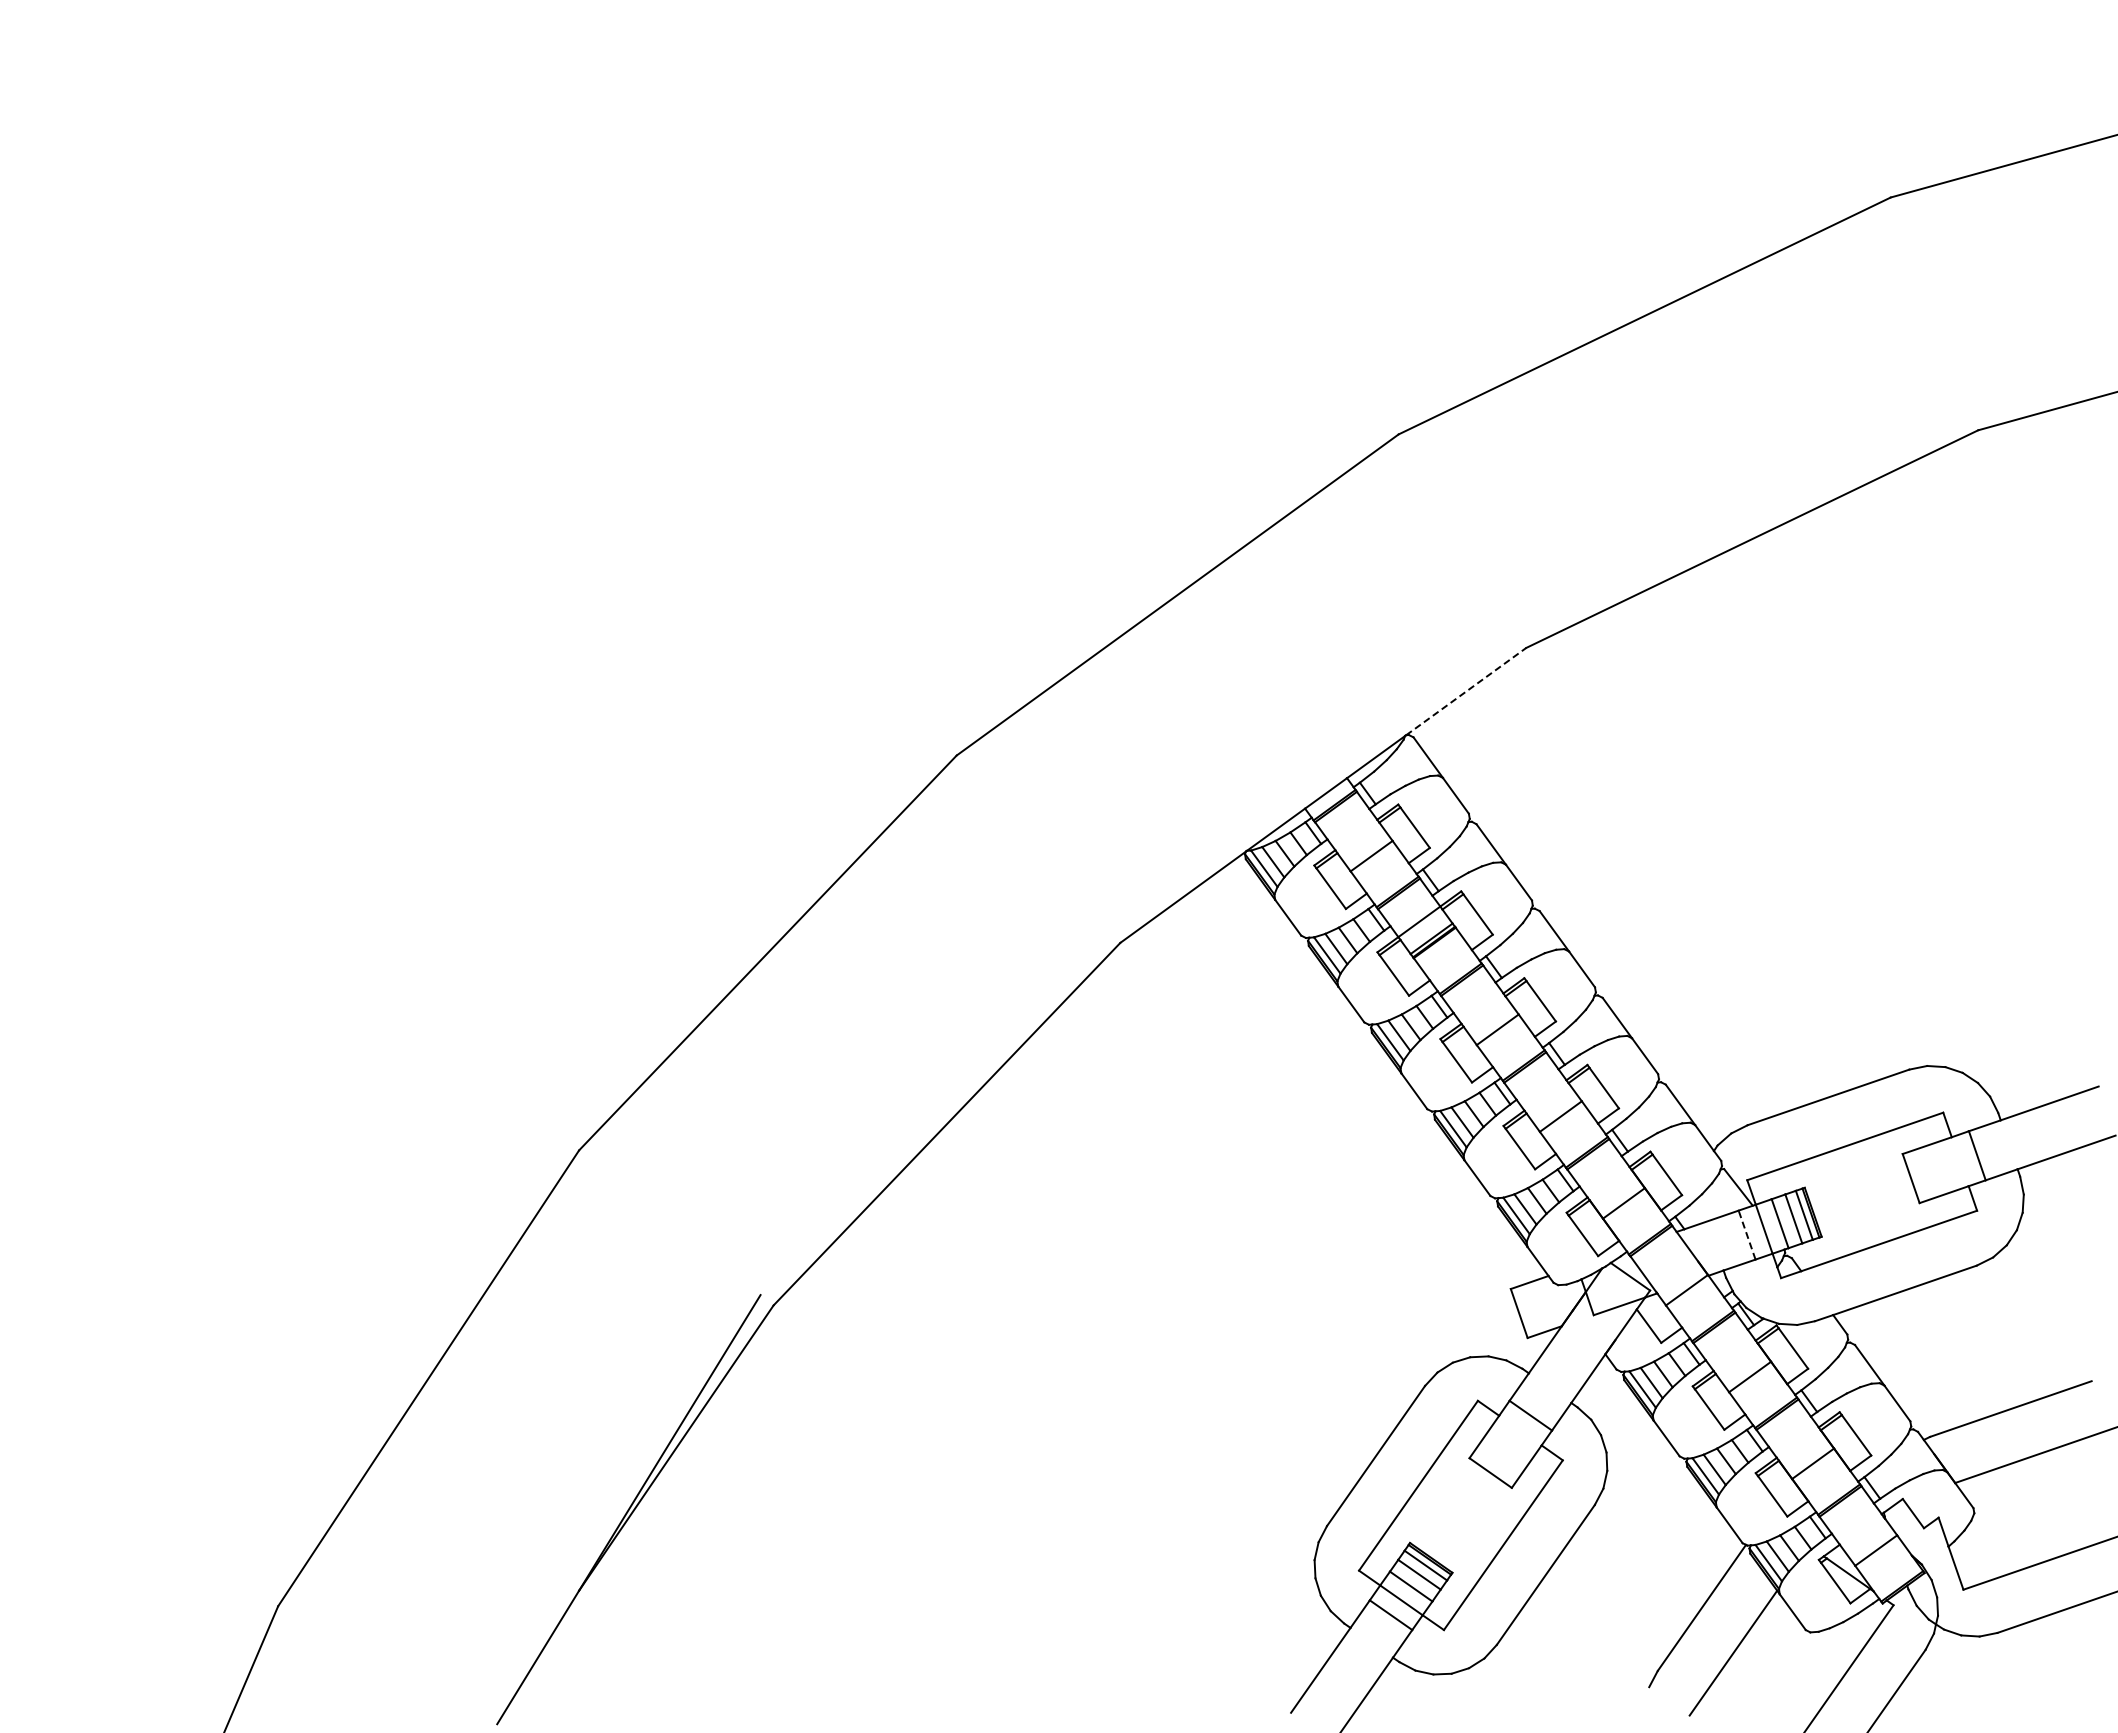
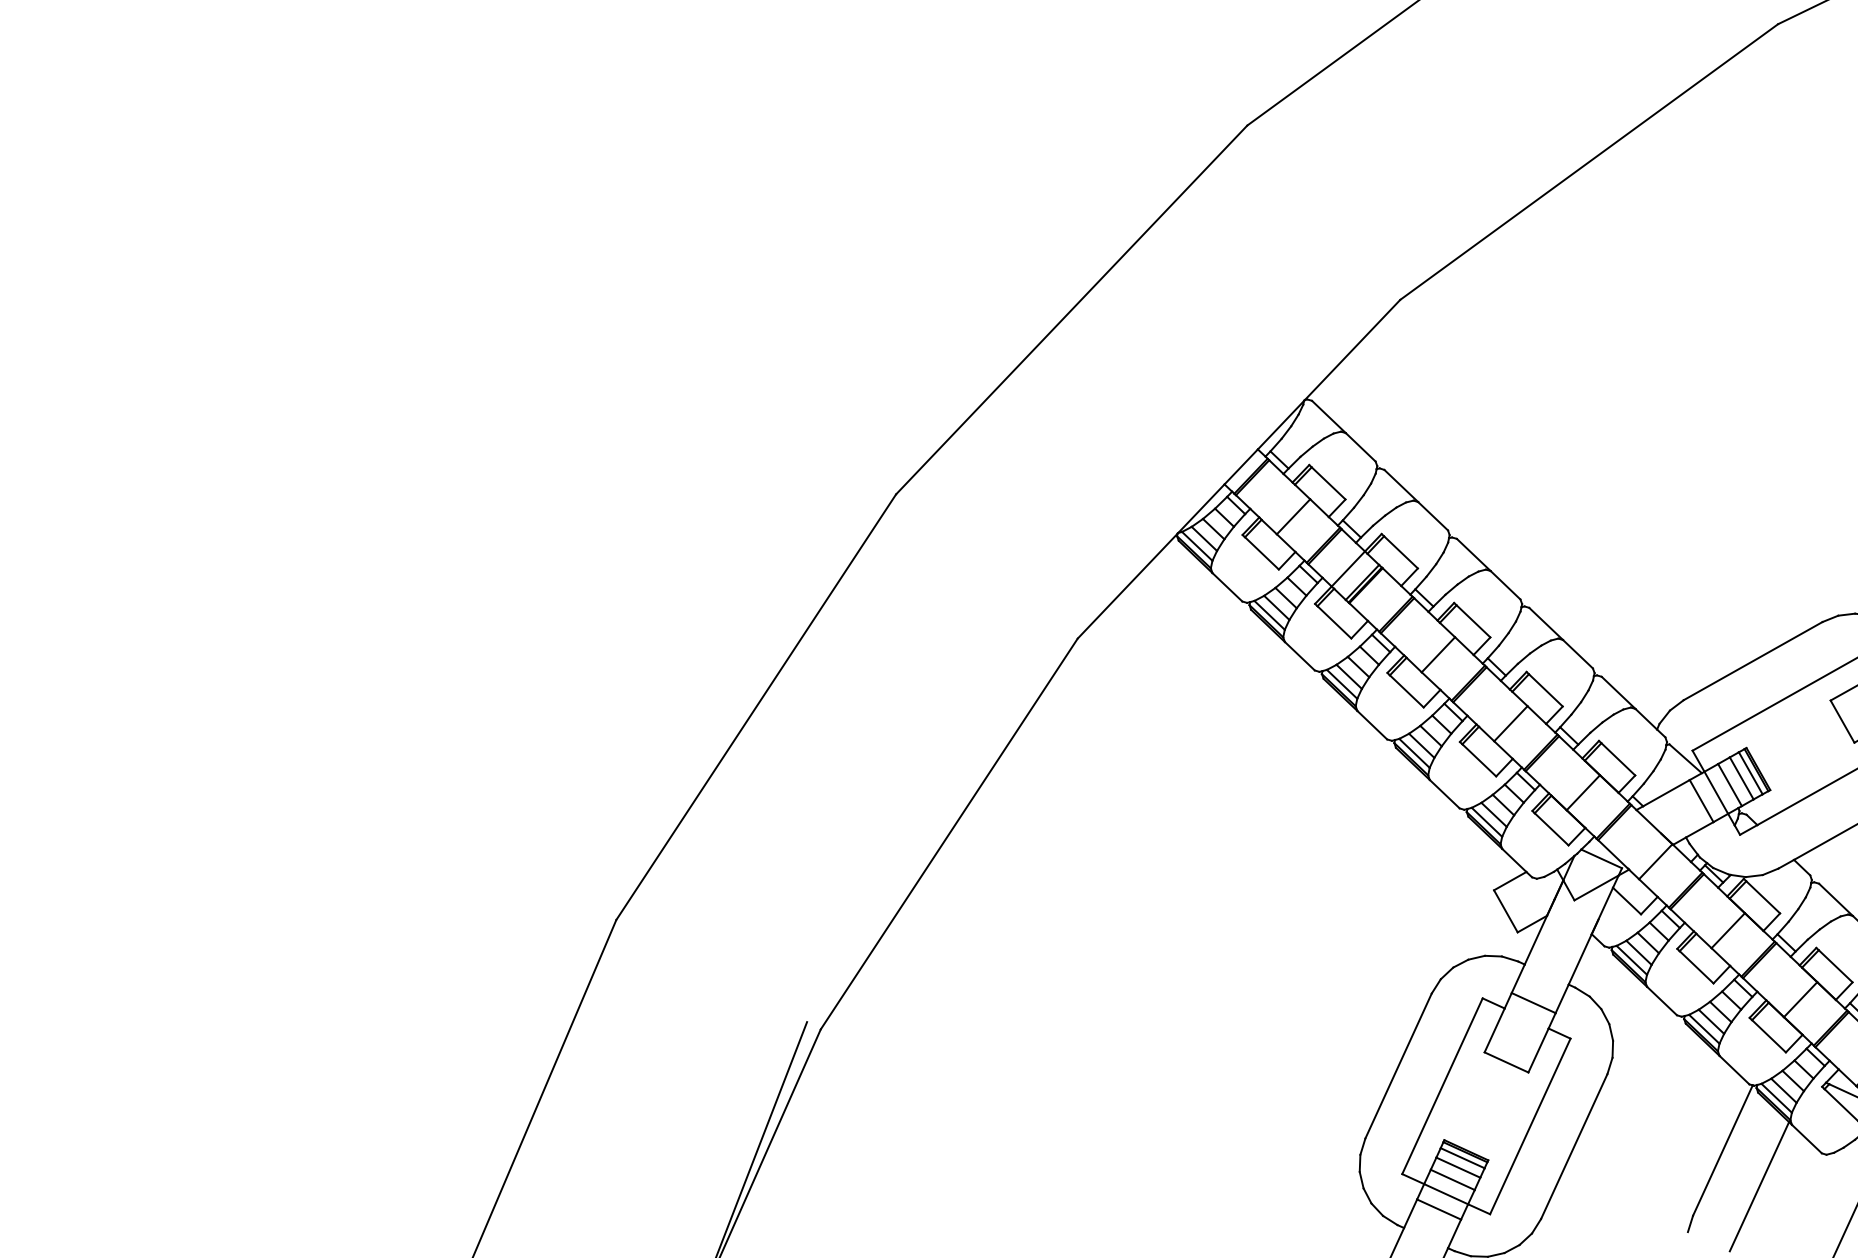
line: (1466, 691) -> (1352, 349), dashed -> solid
line: (1747, 1235) -> (1702, 801), dashed -> solid

